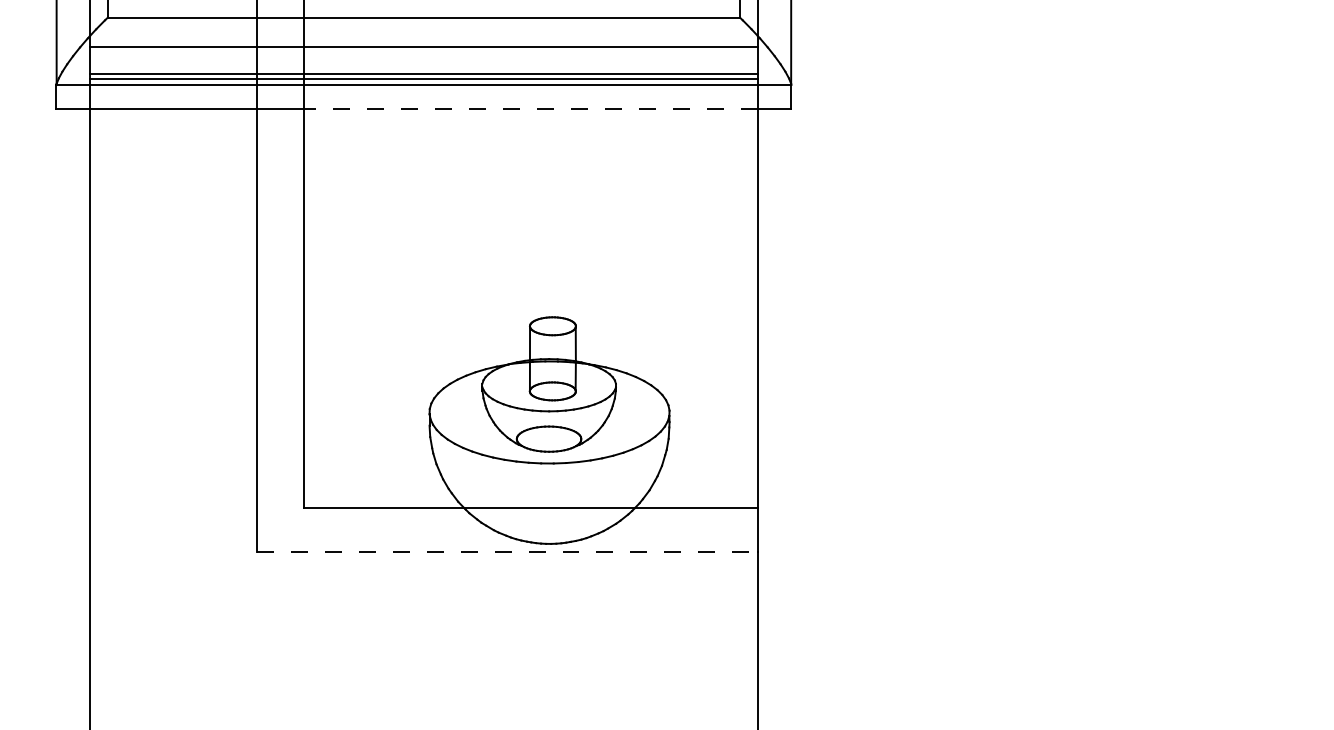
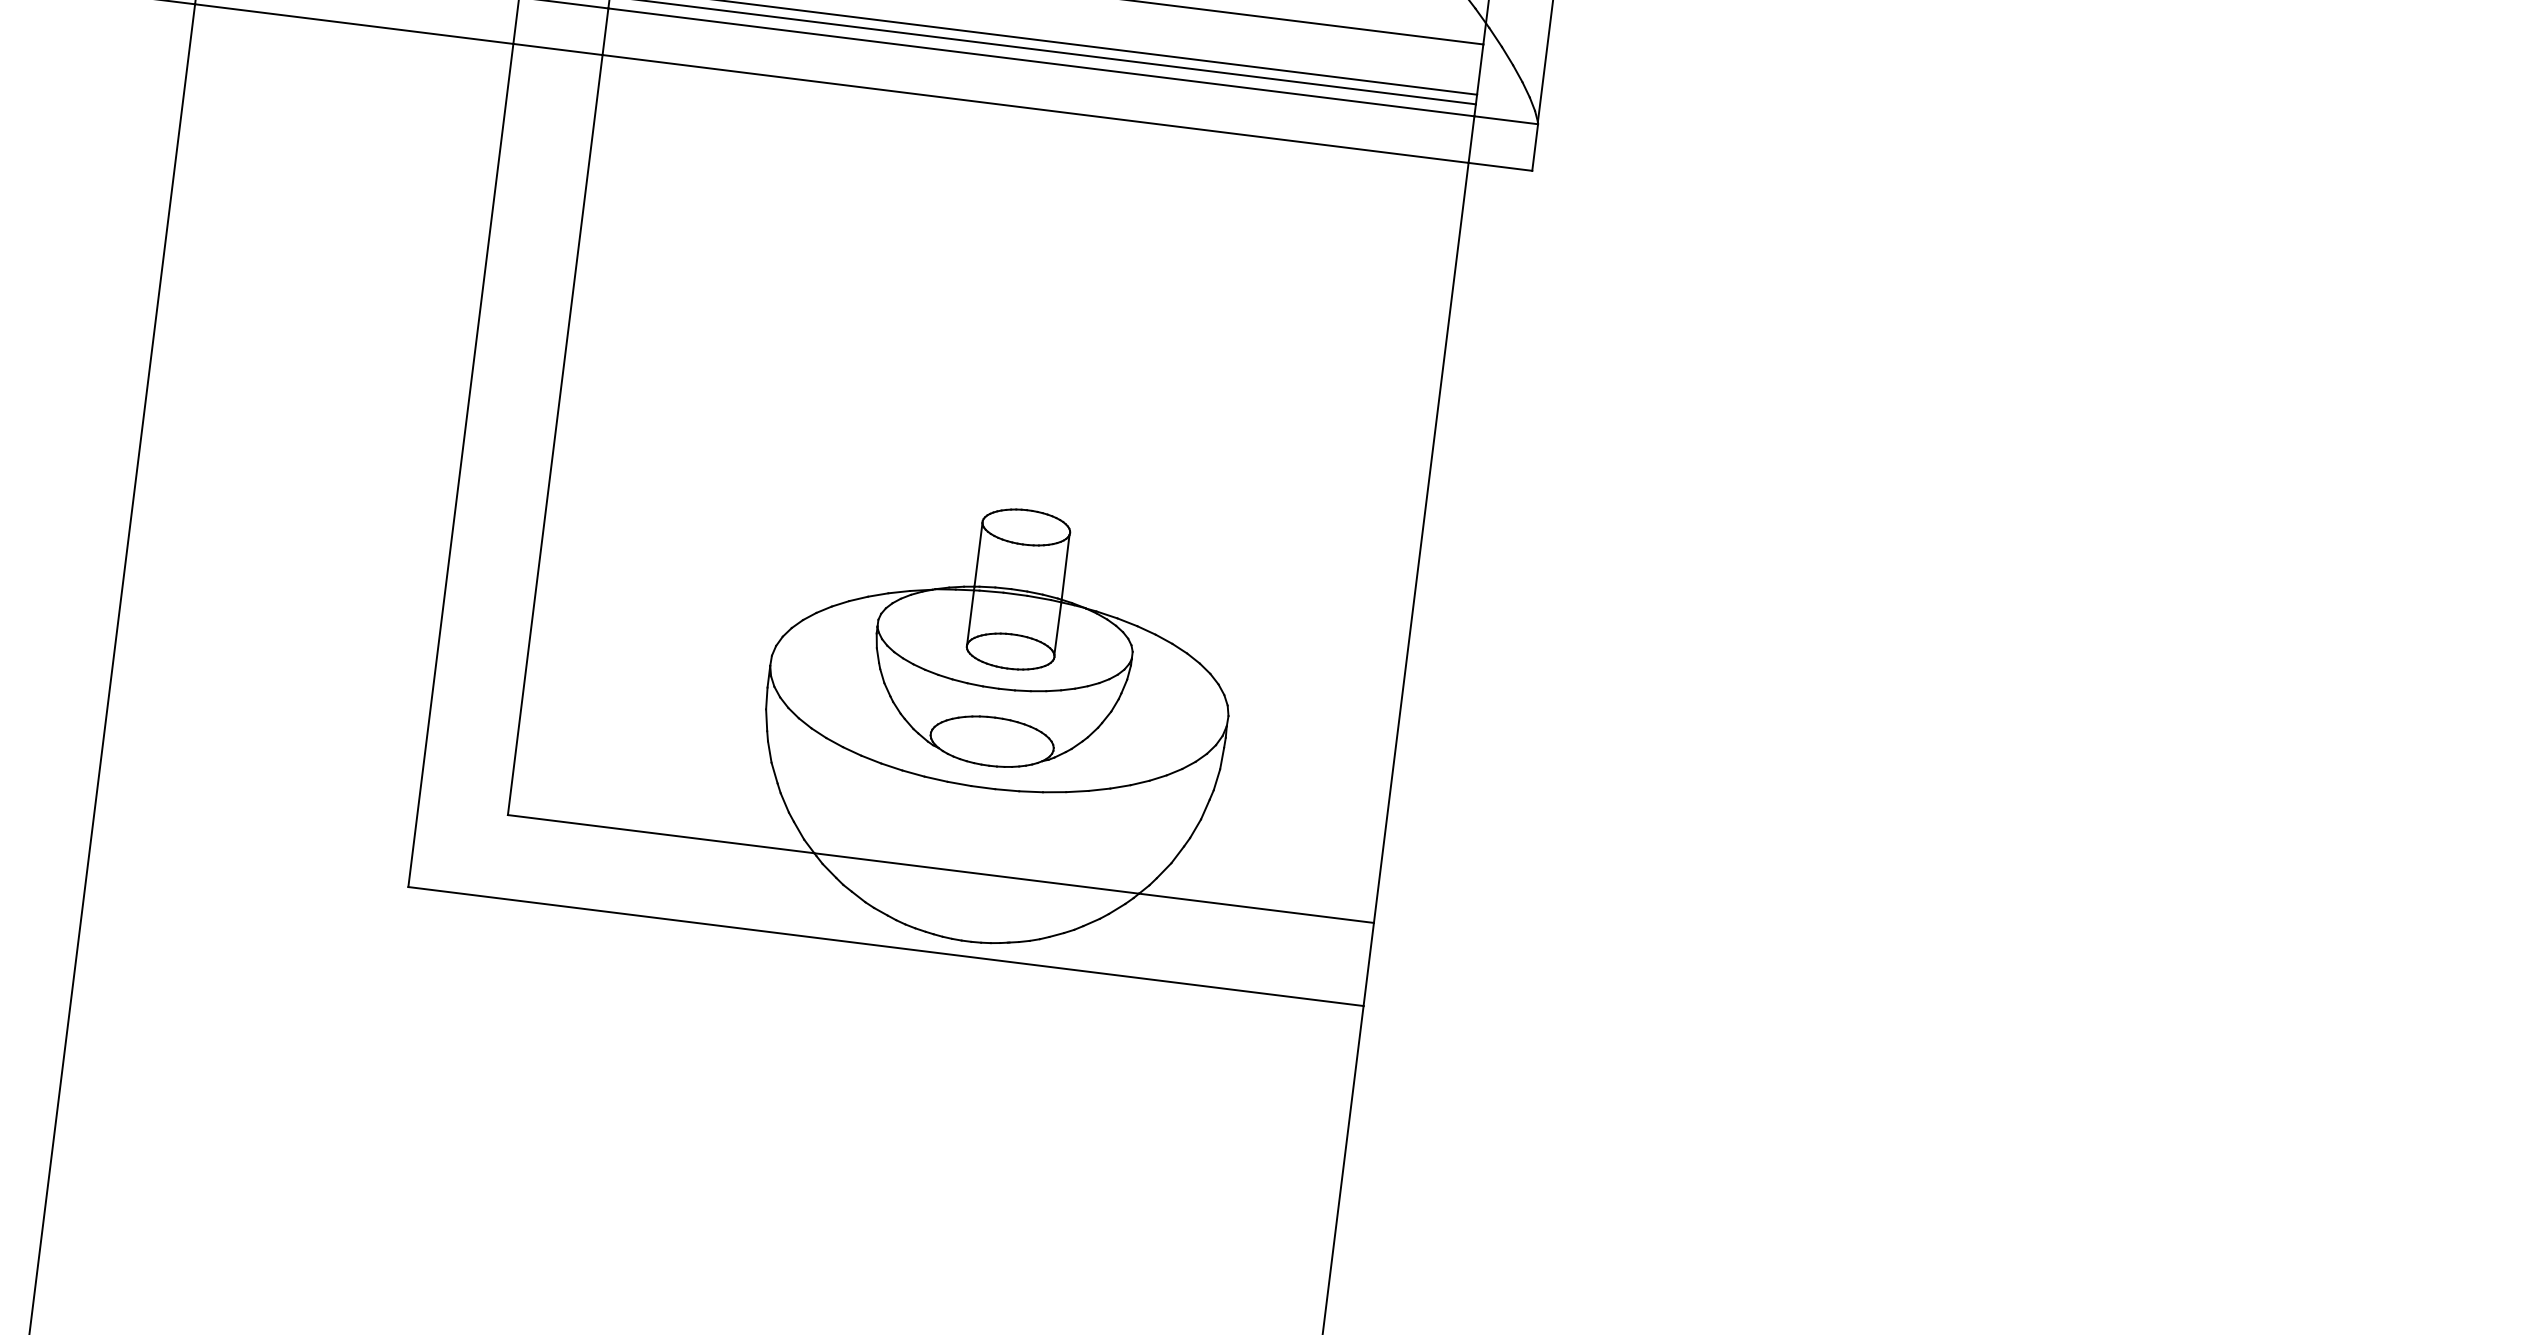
line: (530, 109) -> (1034, 108), dashed -> solid
line: (507, 551) -> (886, 945), dashed -> solid

